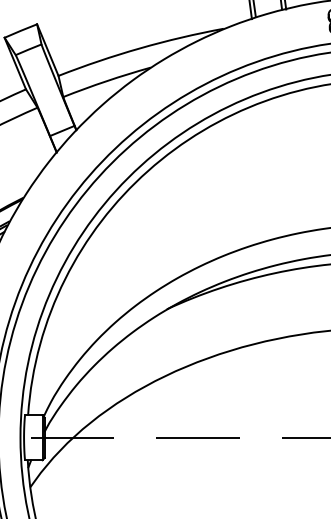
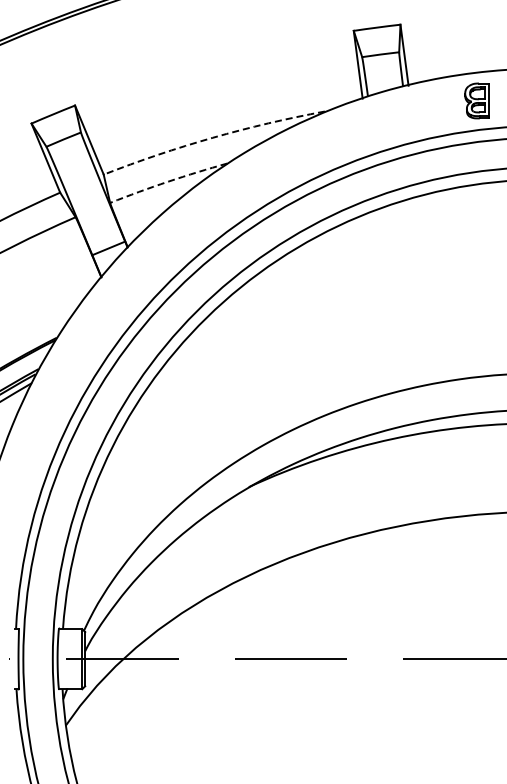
arc: (139, 48) -> (212, 137), solid -> dashed
arc: (106, 81) -> (168, 181), solid -> dashed

